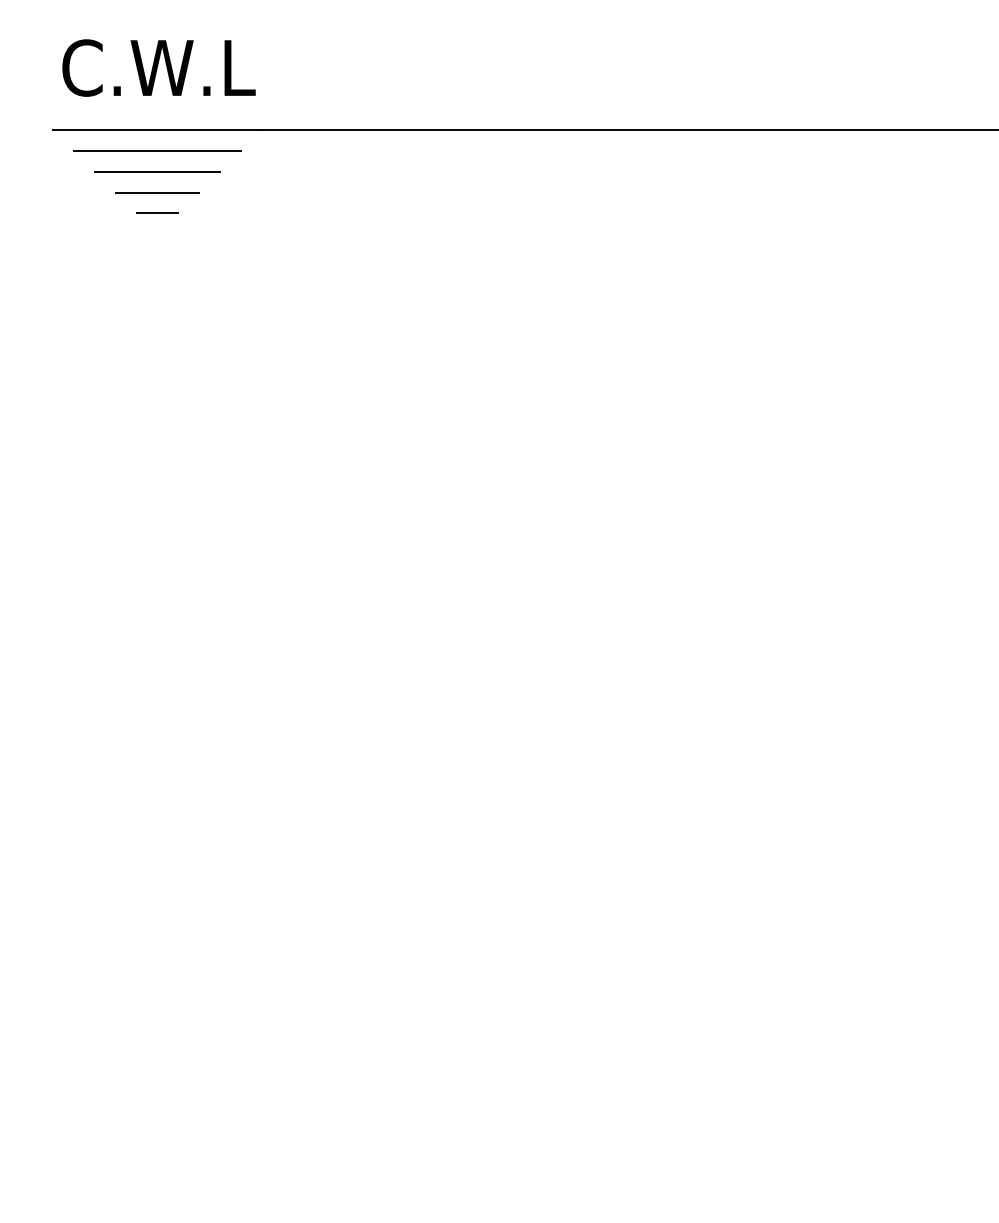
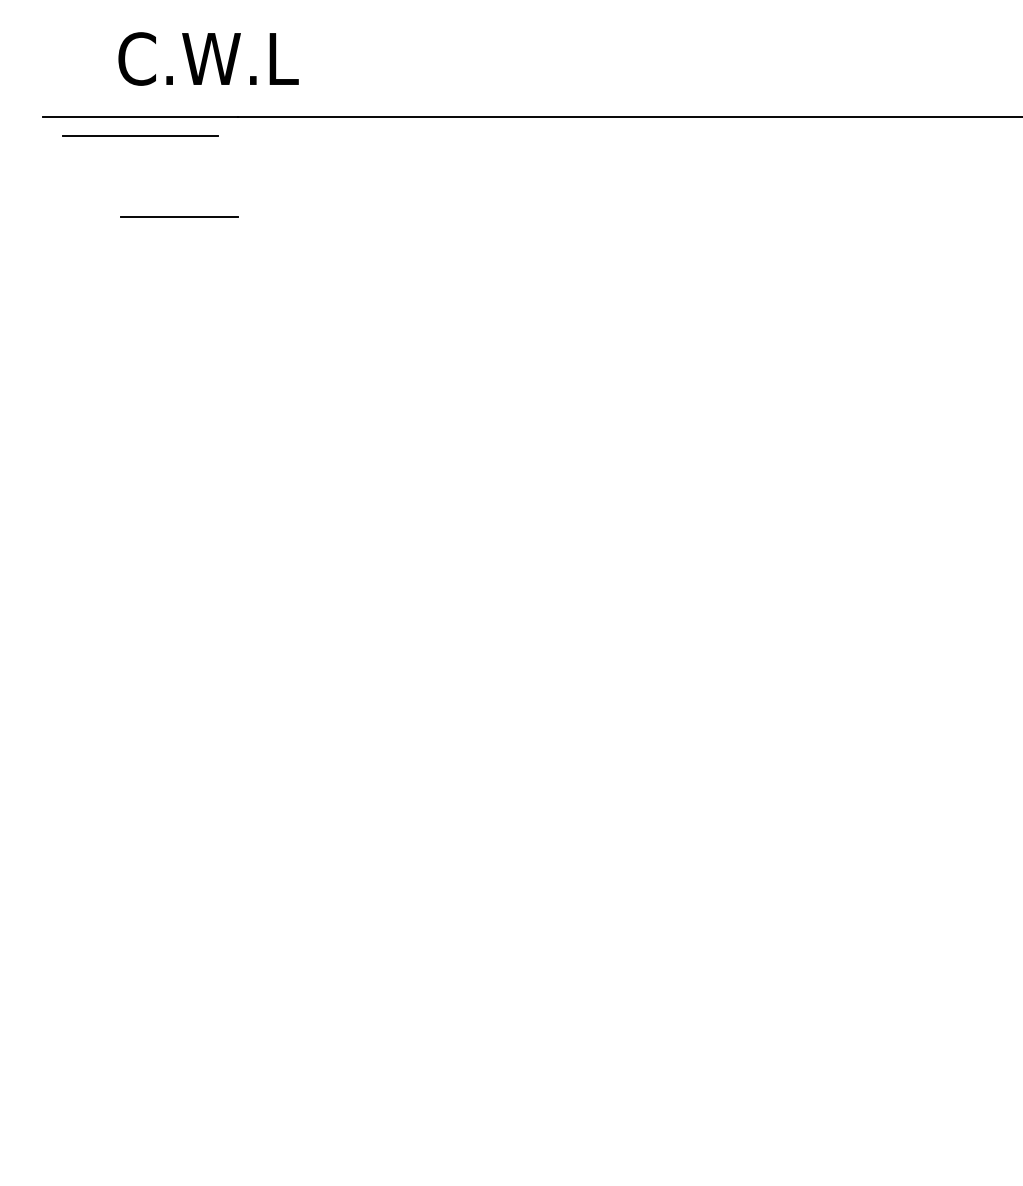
text: (158, 67) -> (208, 58), moved
line: (157, 171) -> (179, 216), moved
line: (157, 192) -> (140, 175), removed
line: (156, 213) -> (139, 194), removed

